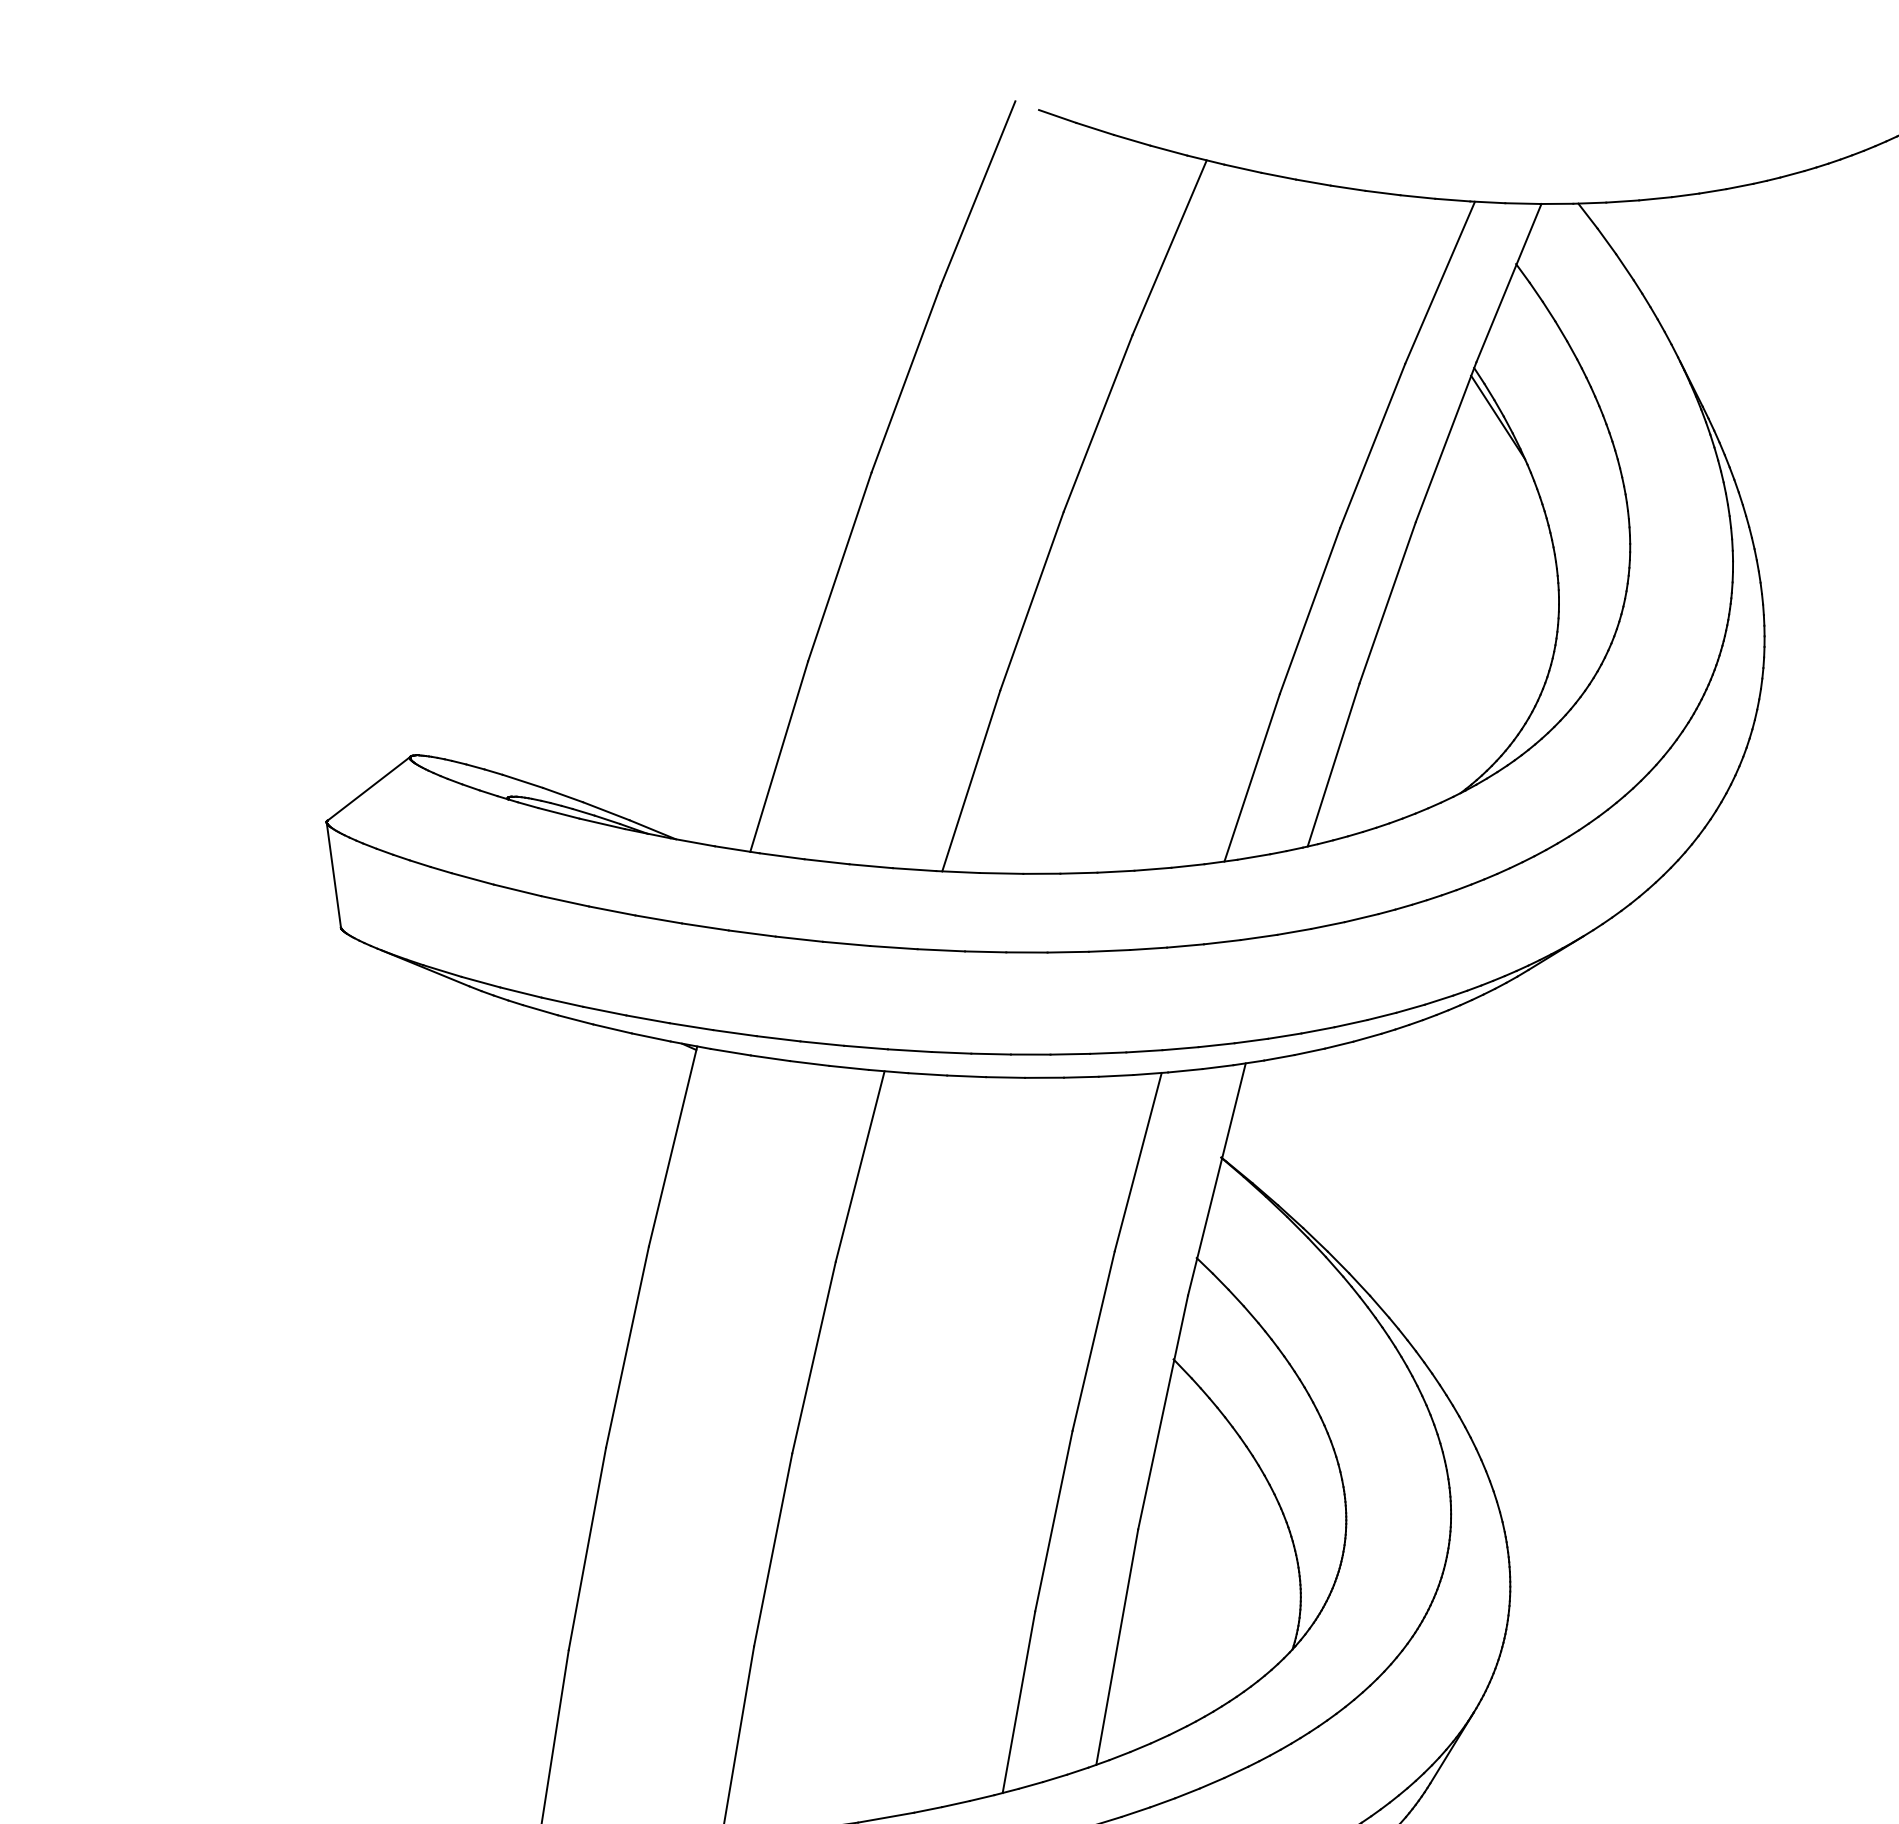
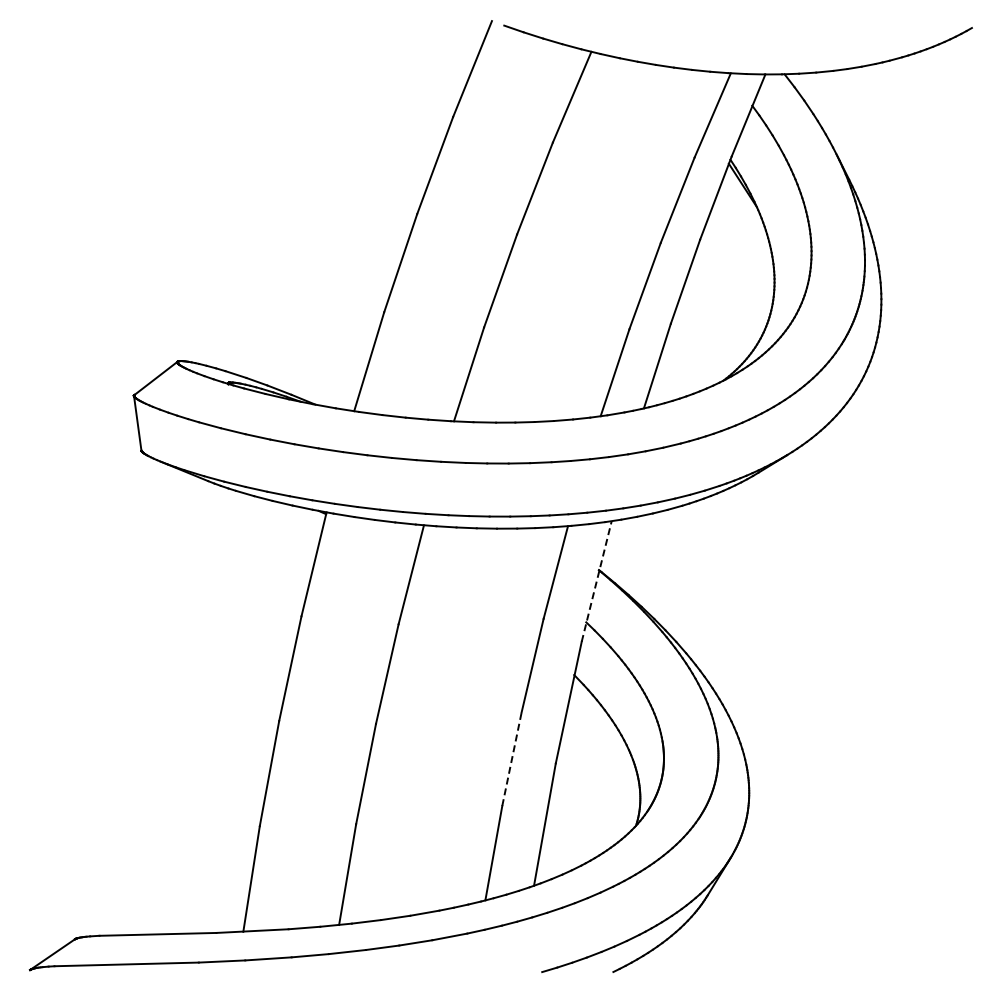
line: (1216, 1179) -> (596, 581), solid -> dashed
line: (1052, 1521) -> (511, 759), solid -> dashed

